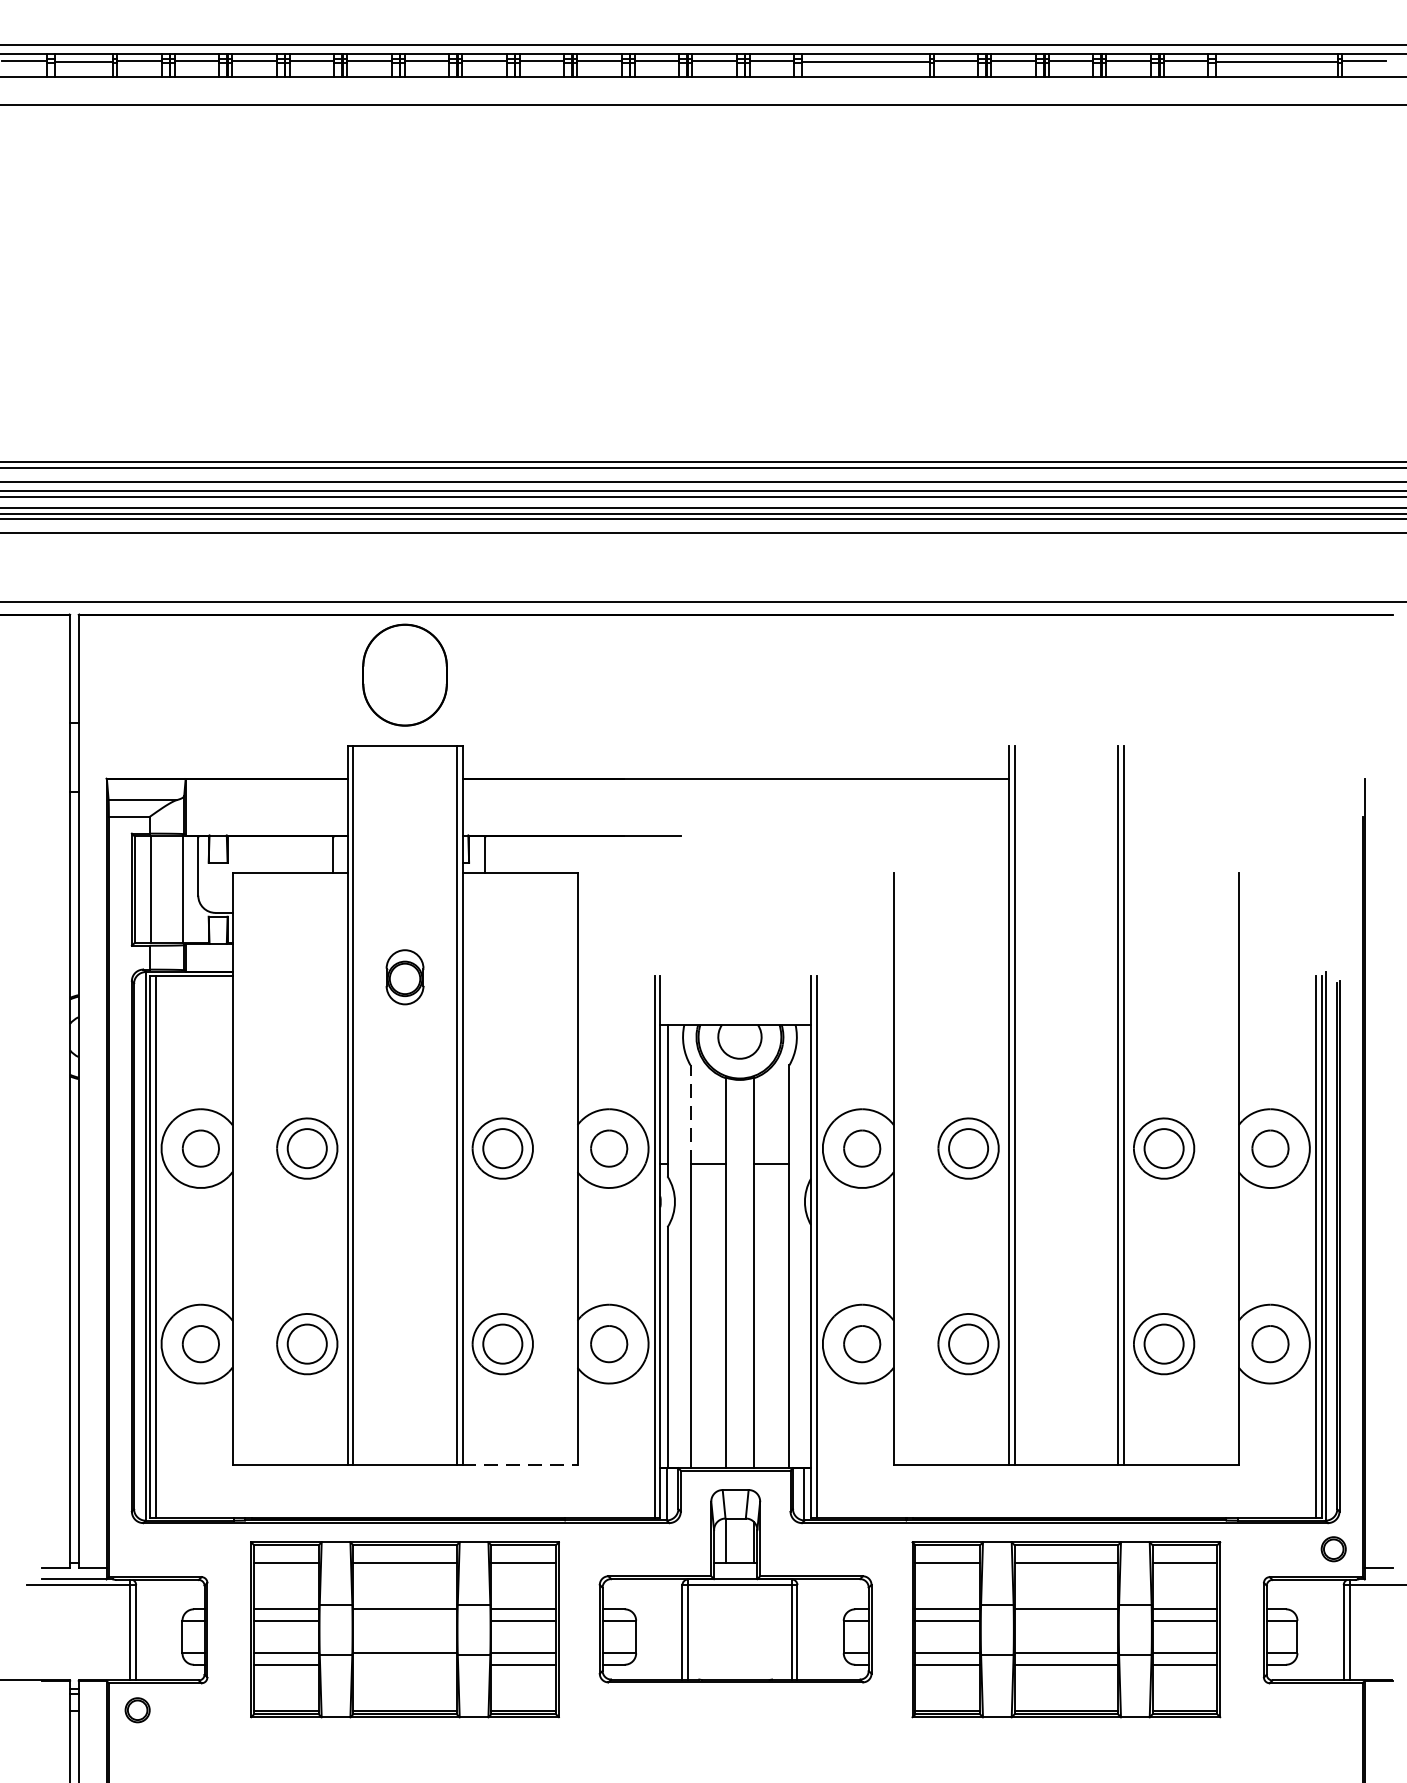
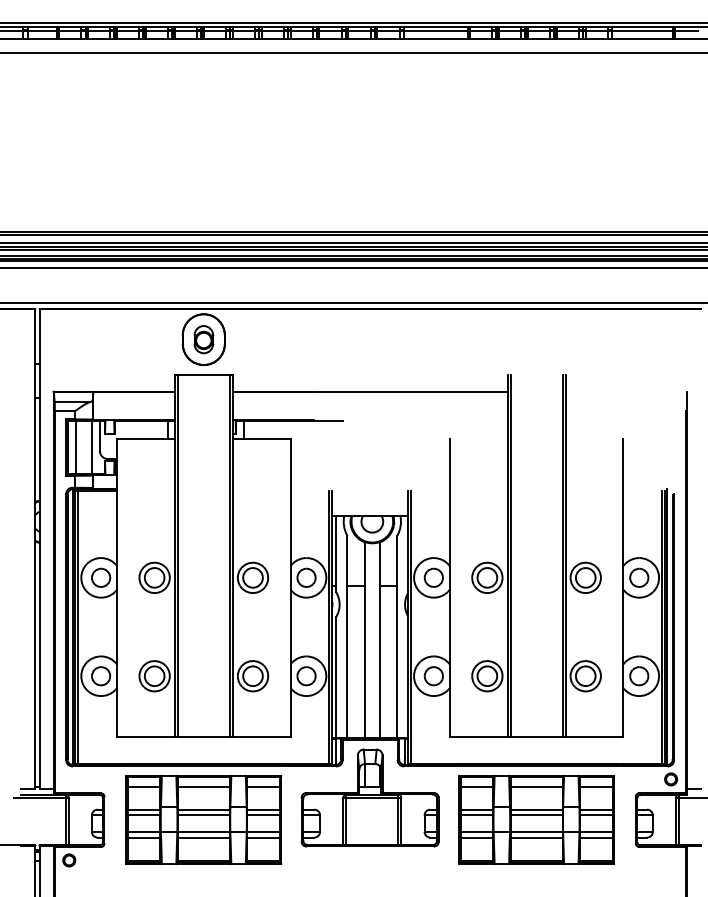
part: (404, 976) -> (203, 339), moved
line: (690, 1114) -> (347, 560), dashed -> solid
line: (519, 1465) -> (261, 737), dashed -> solid
line: (404, 1620) -> (203, 815), added
line: (1066, 1620) -> (536, 815), added
line: (404, 1664) -> (203, 837), added

